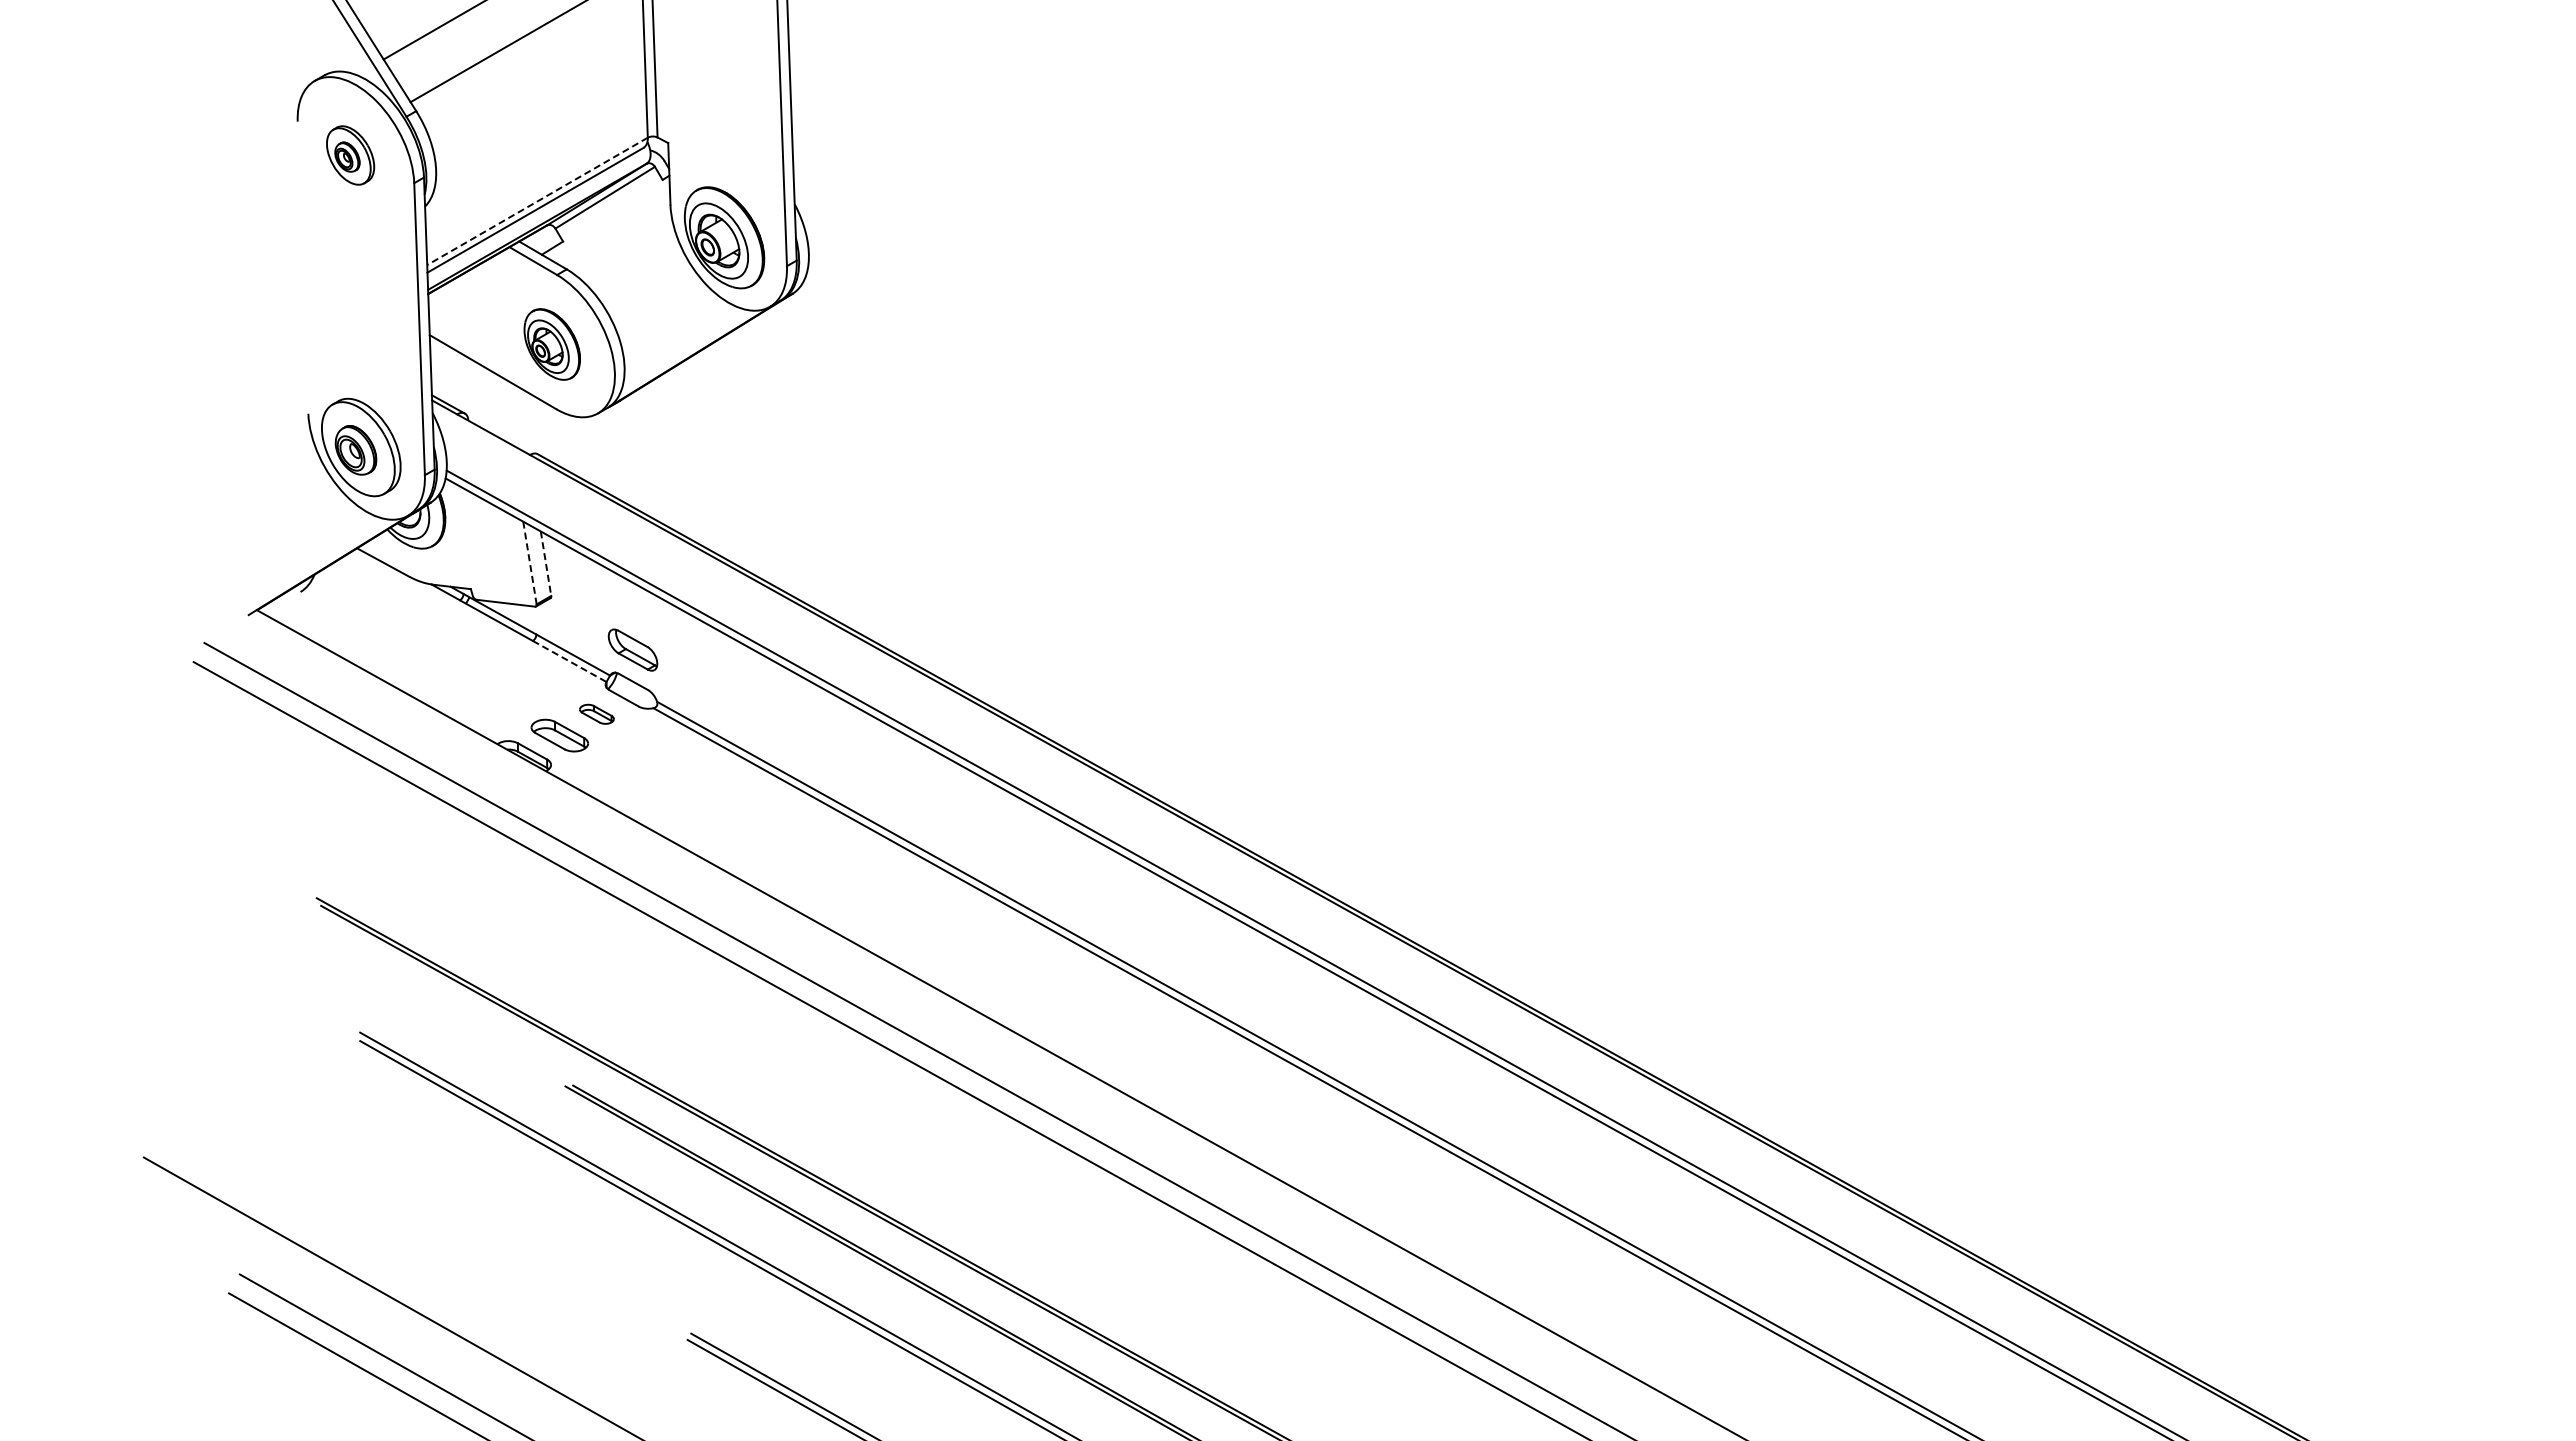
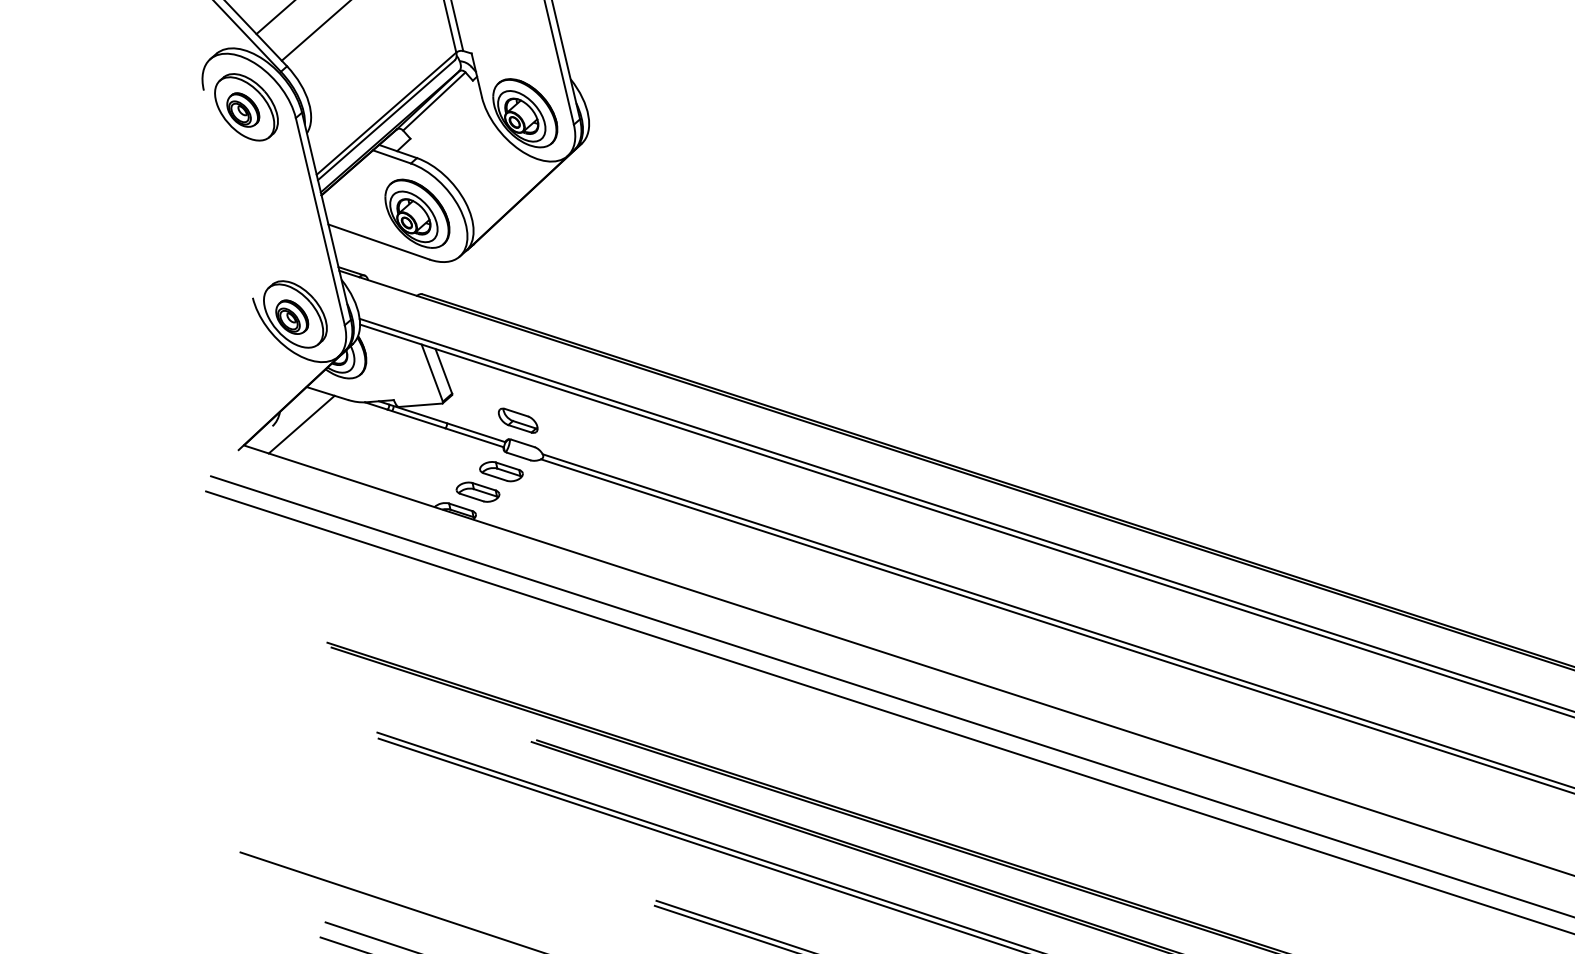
part: (350, 155) -> (246, 107), size x1.67
line: (537, 201) -> (386, 113), dashed -> solid
part: (551, 344) -> (416, 213), size x1.43
line: (529, 563) -> (432, 373), dashed -> solid
line: (546, 563) -> (444, 371), dashed -> solid
line: (340, 597) -> (301, 424), added
line: (570, 661) -> (475, 437), dashed -> solid
part: (596, 714) -> (501, 471), size x1.67

